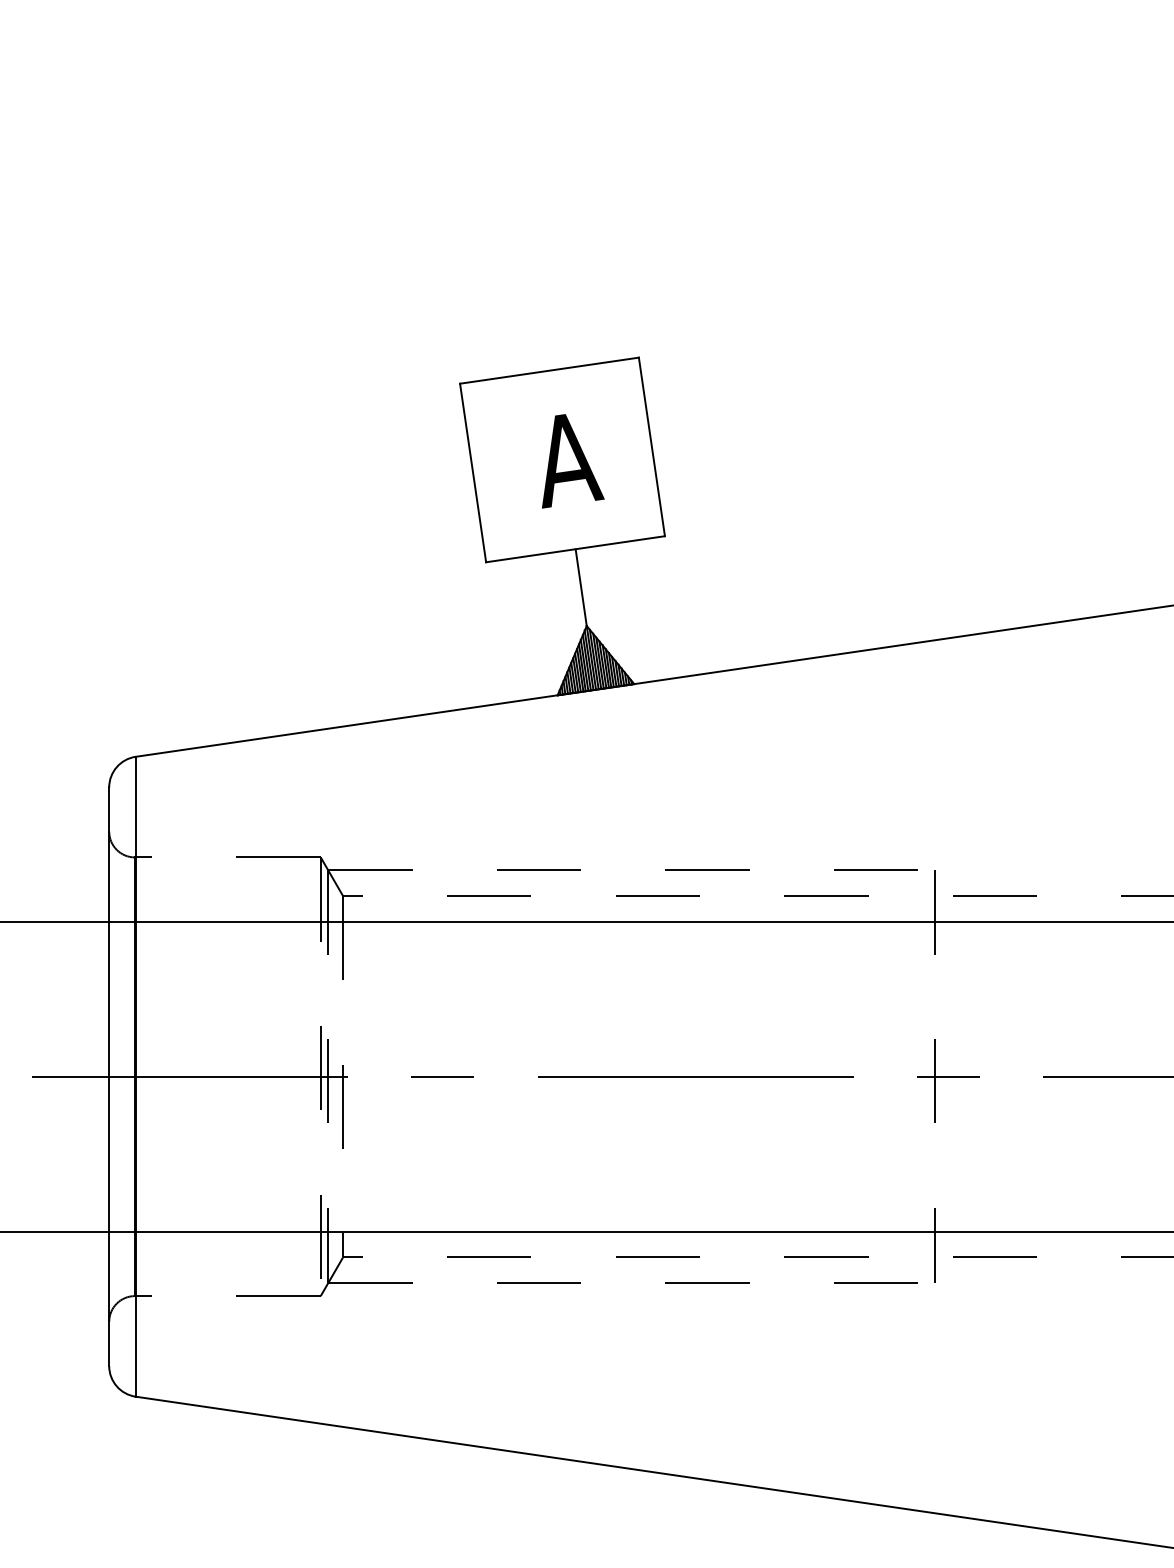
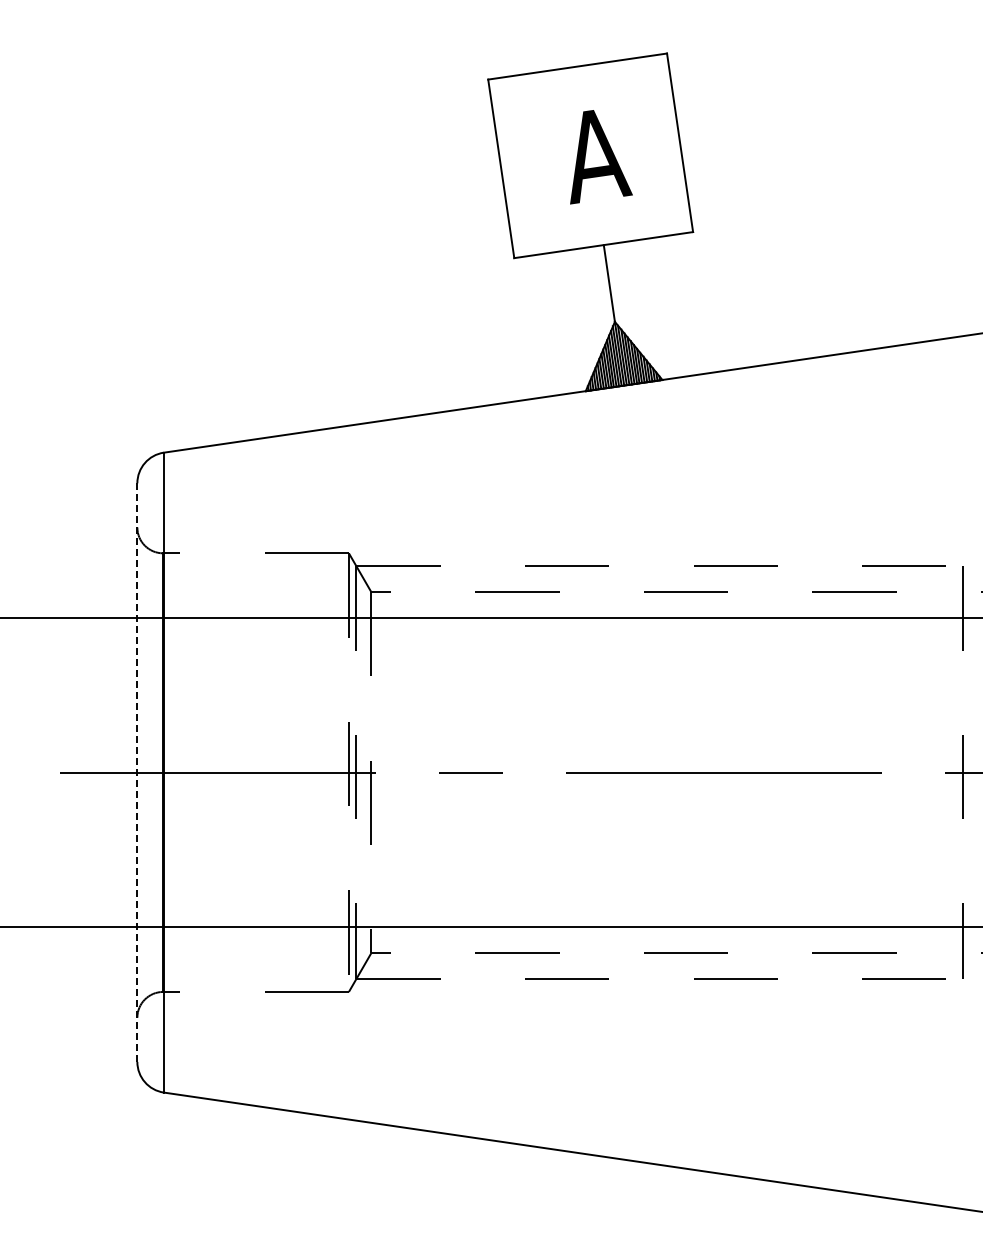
line: (109, 1077) -> (137, 773), solid -> dashed

